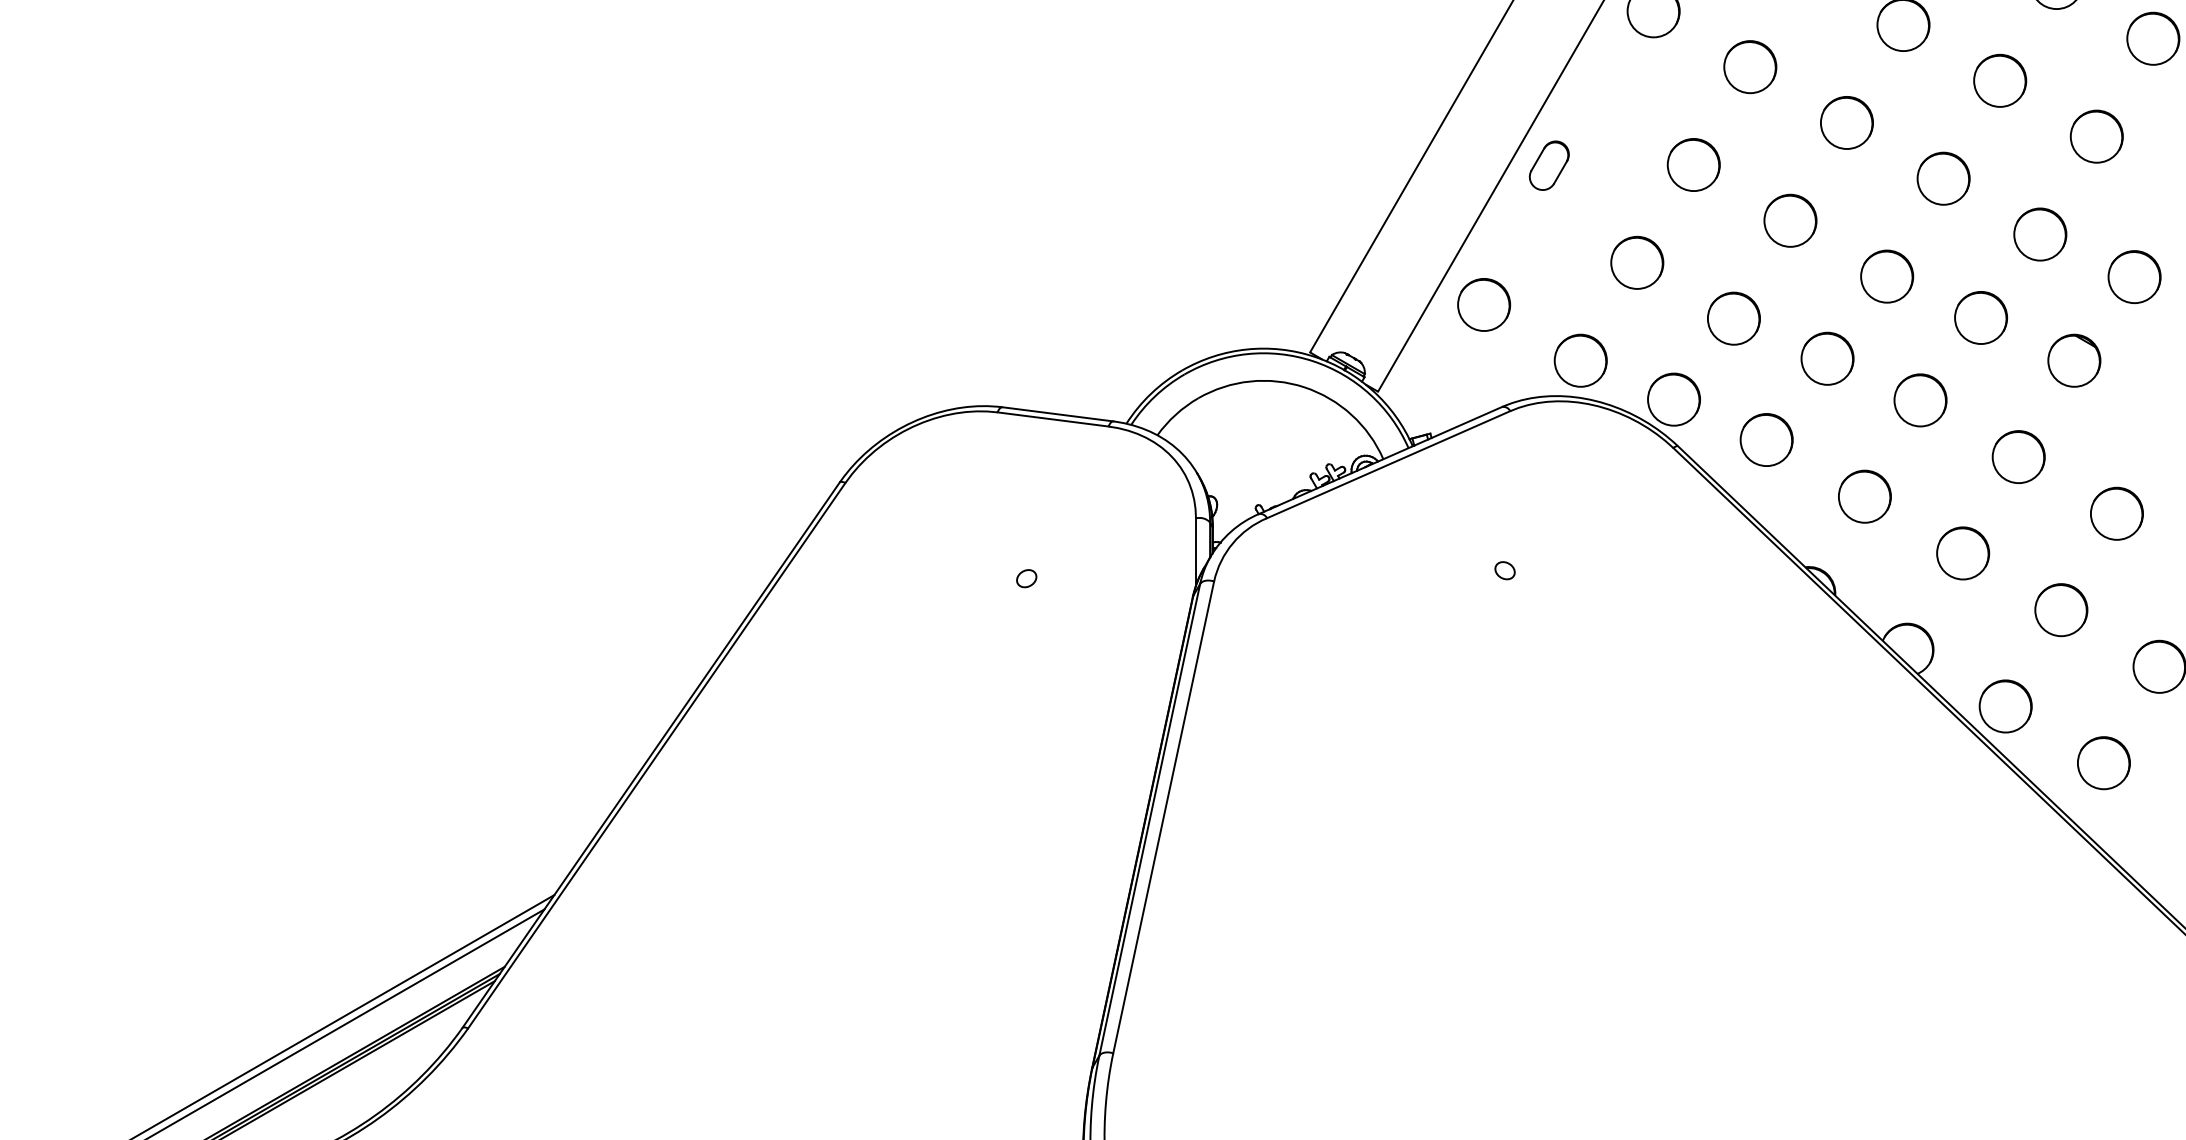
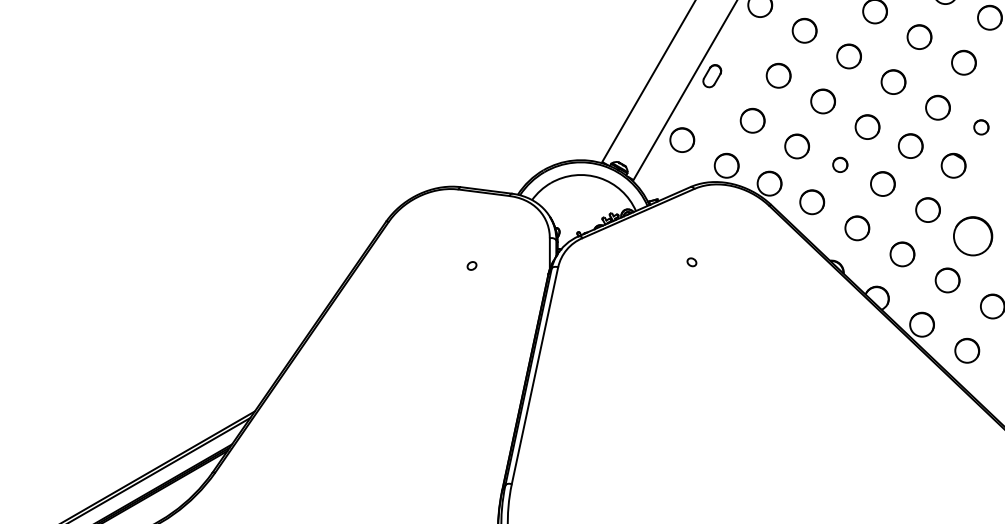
part: (2134, 277) -> (981, 127), size x0.6
part: (1828, 357) -> (840, 164), size x0.6
part: (2117, 512) -> (973, 235), size x1.6

